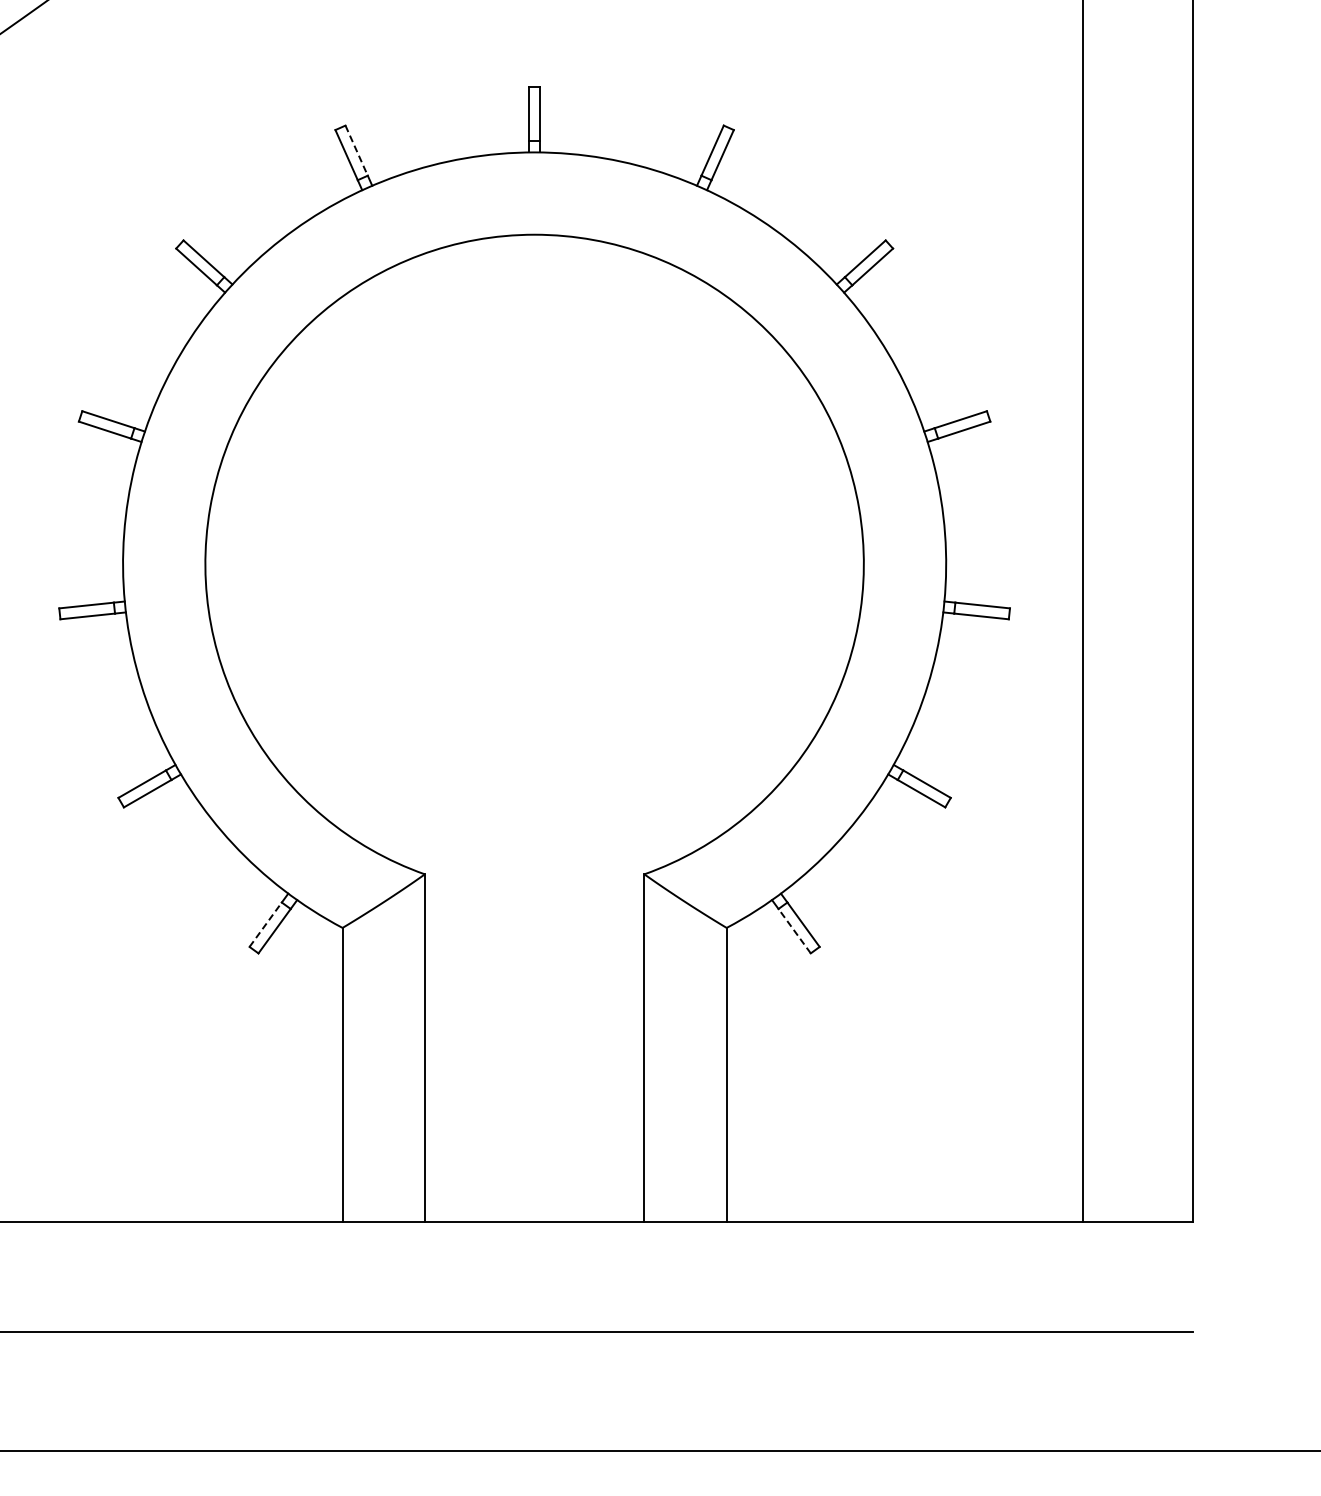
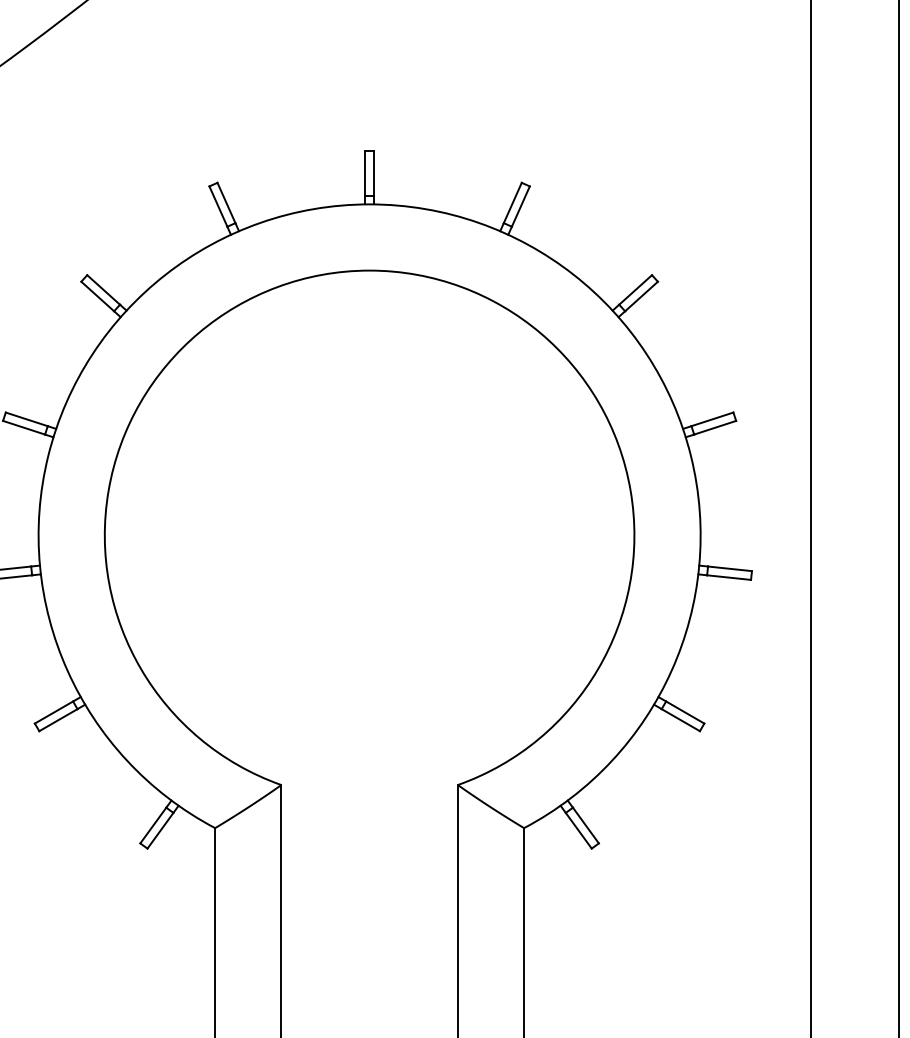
line: (356, 151) -> (226, 203), dashed -> solid
line: (266, 924) -> (153, 825), dashed -> solid
line: (794, 930) -> (578, 830), dashed -> solid

